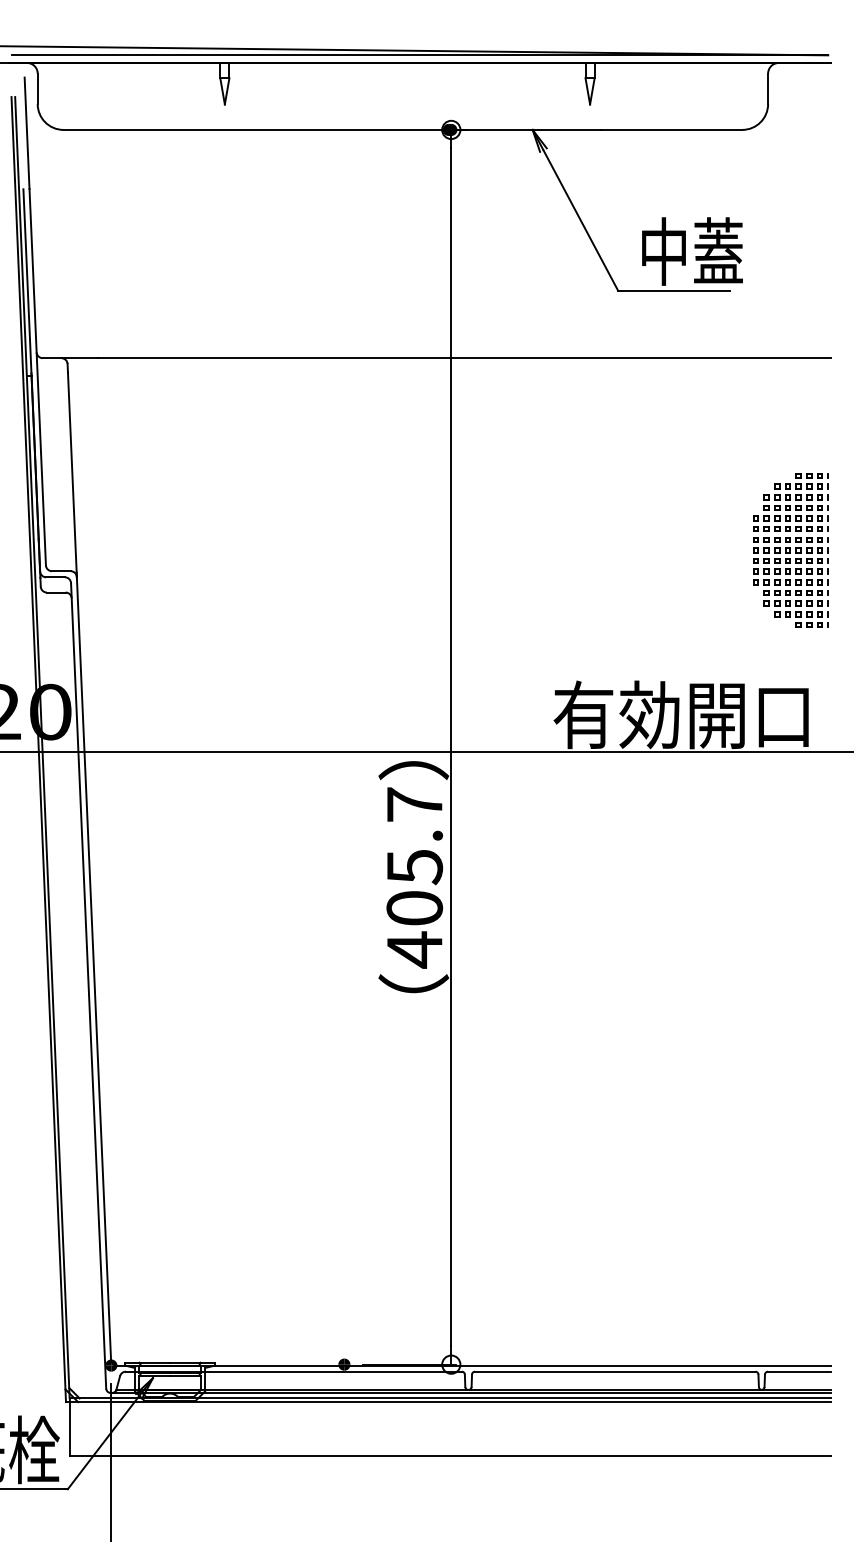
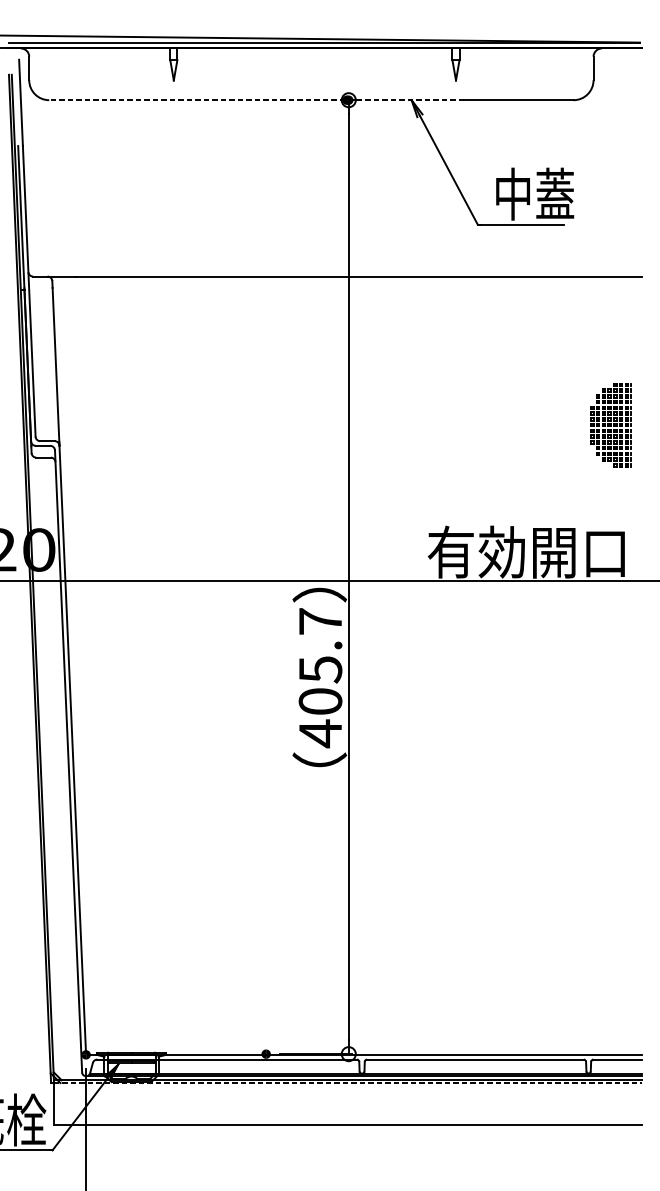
line: (332, 129) -> (256, 99), solid -> dashed
part: (790, 550) -> (610, 425), size x0.7
line: (450, 1402) -> (348, 1083), solid -> dashed

